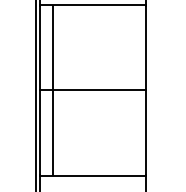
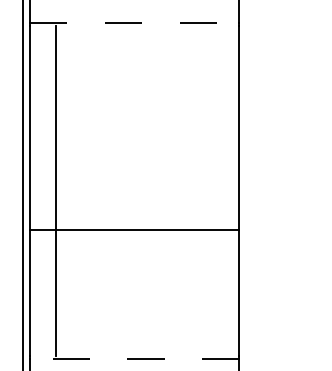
line: (93, 4) -> (135, 22), solid -> dashed
line: (92, 90) -> (133, 230), moved
line: (92, 176) -> (133, 359), solid -> dashed

